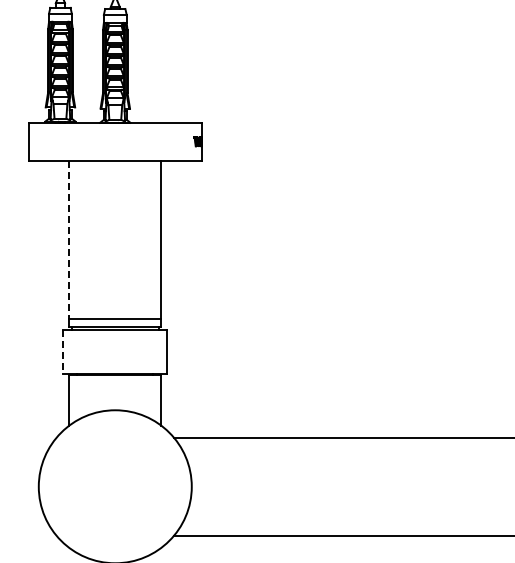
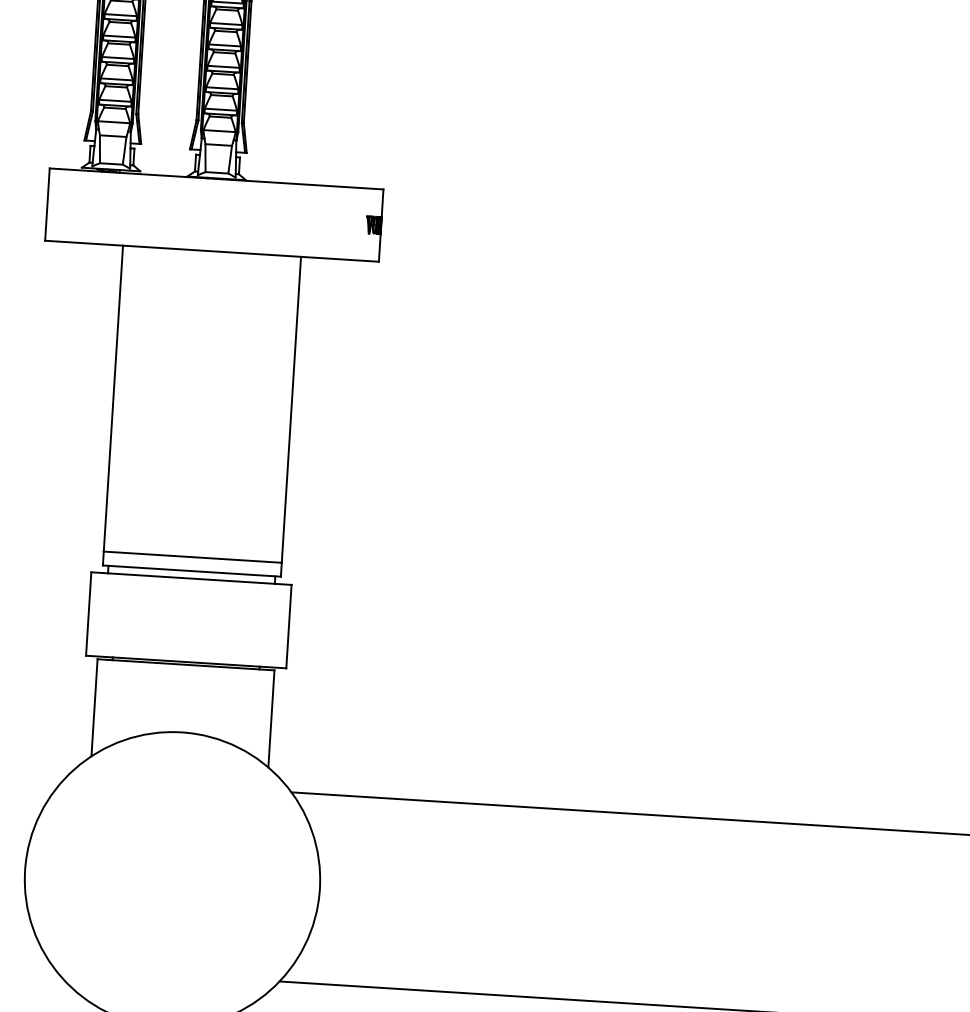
line: (69, 240) -> (114, 399), dashed -> solid
line: (63, 352) -> (88, 614), dashed -> solid

